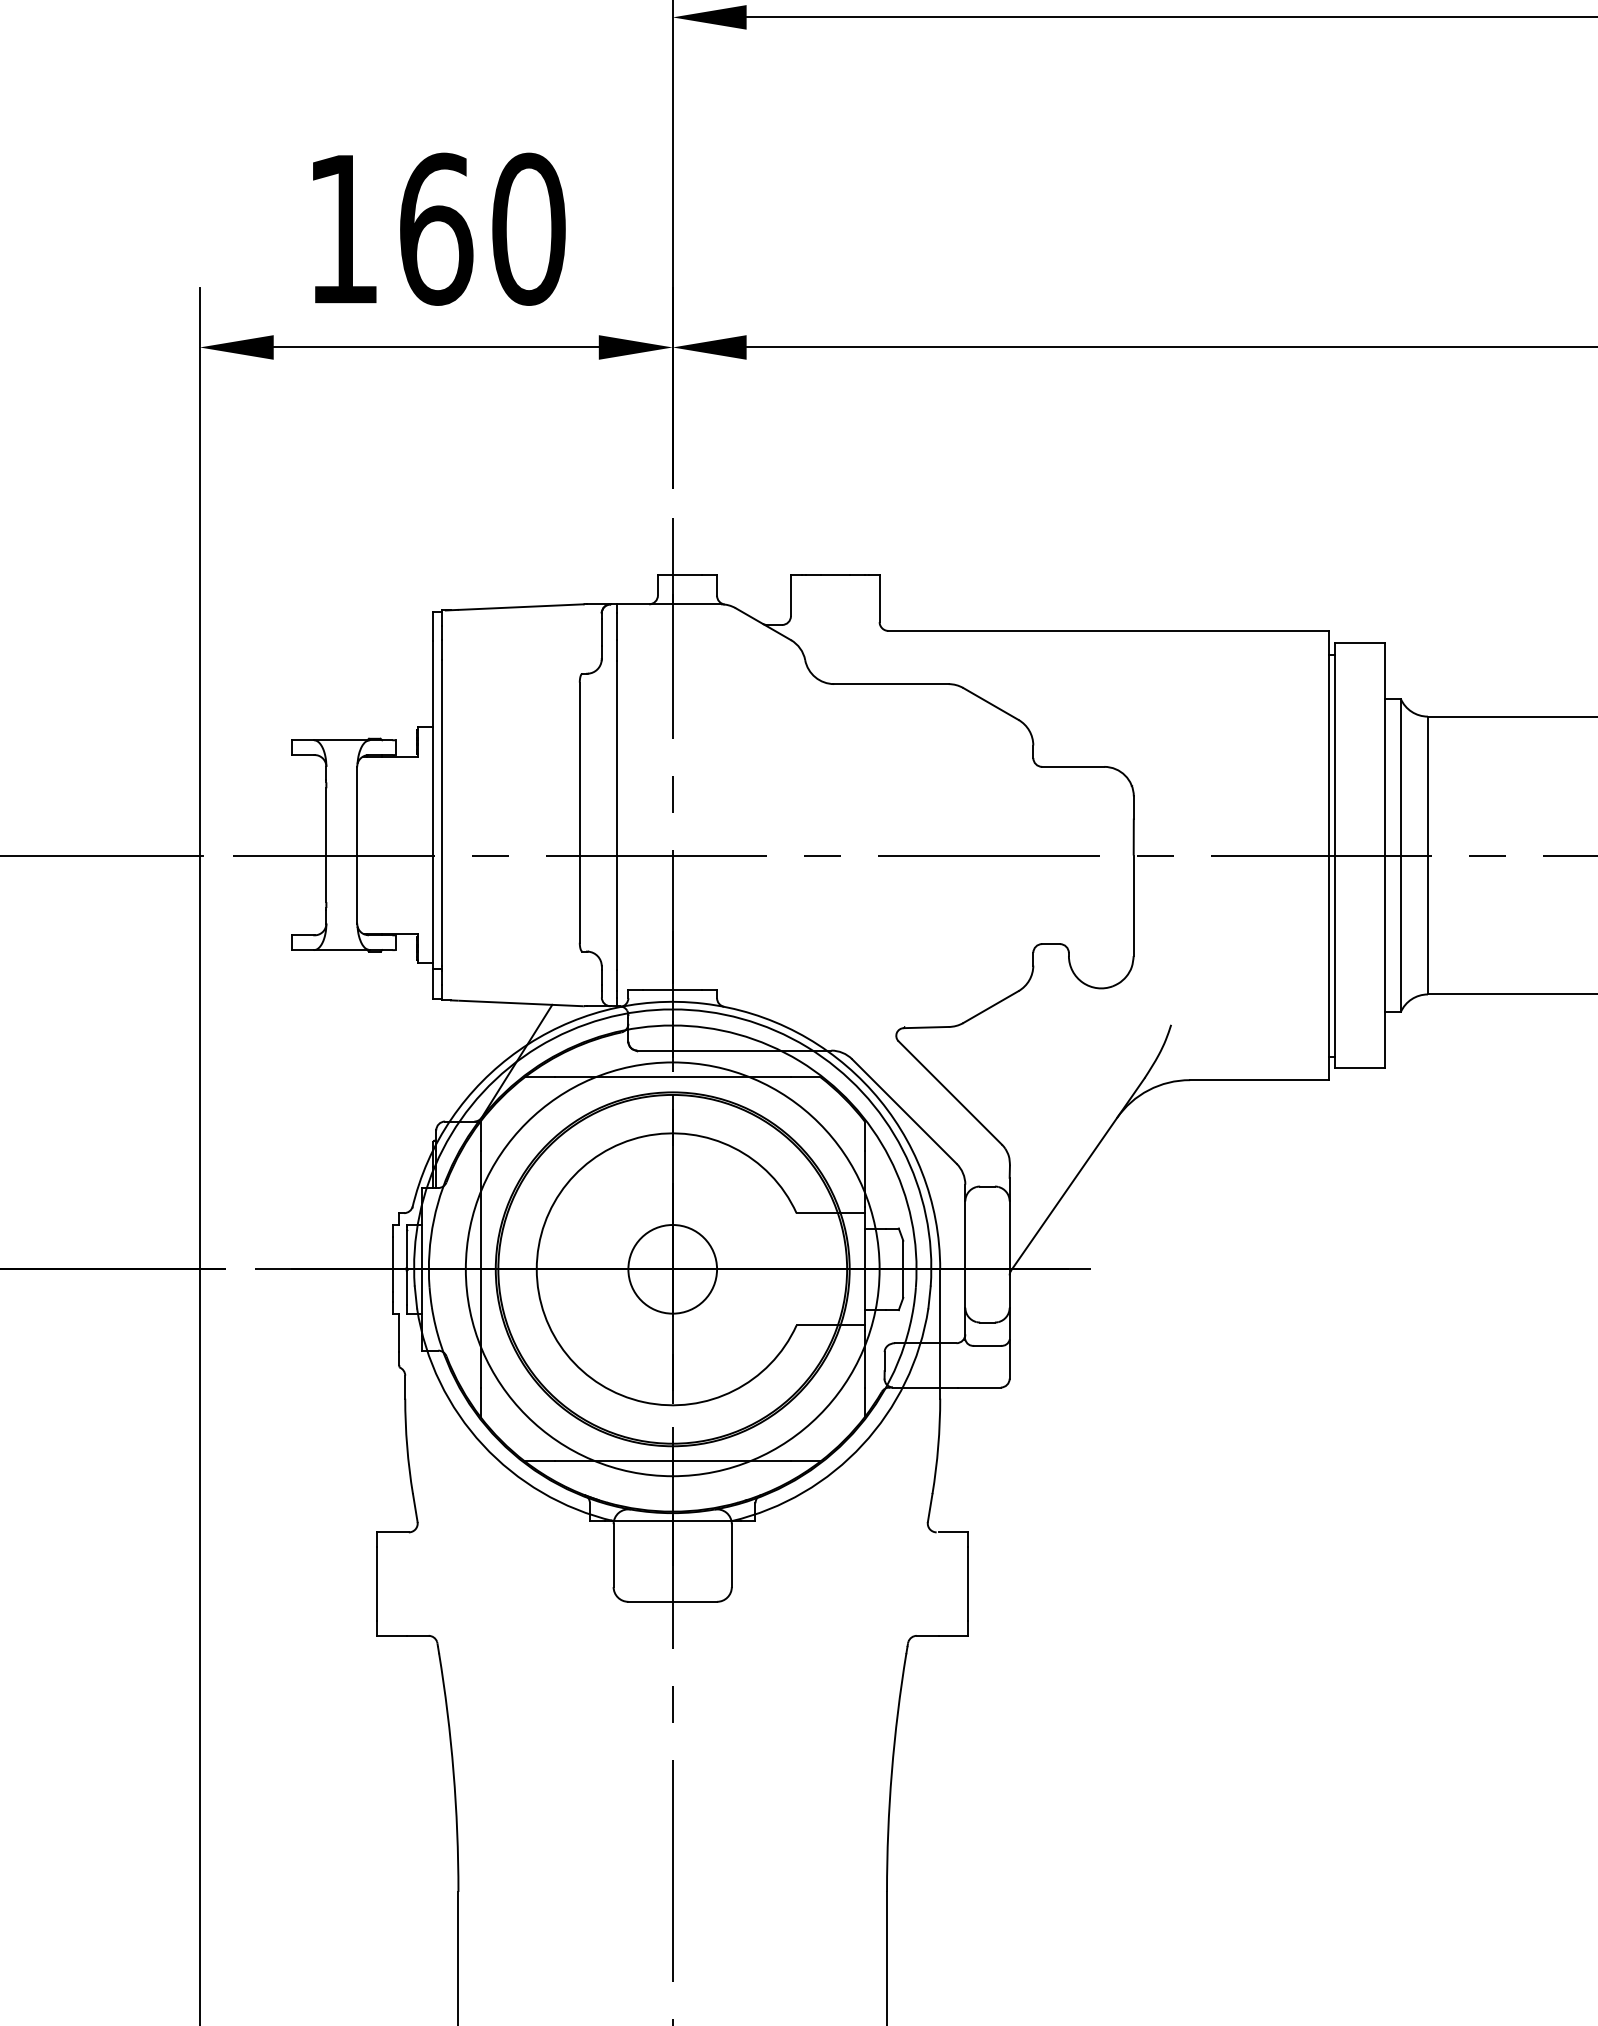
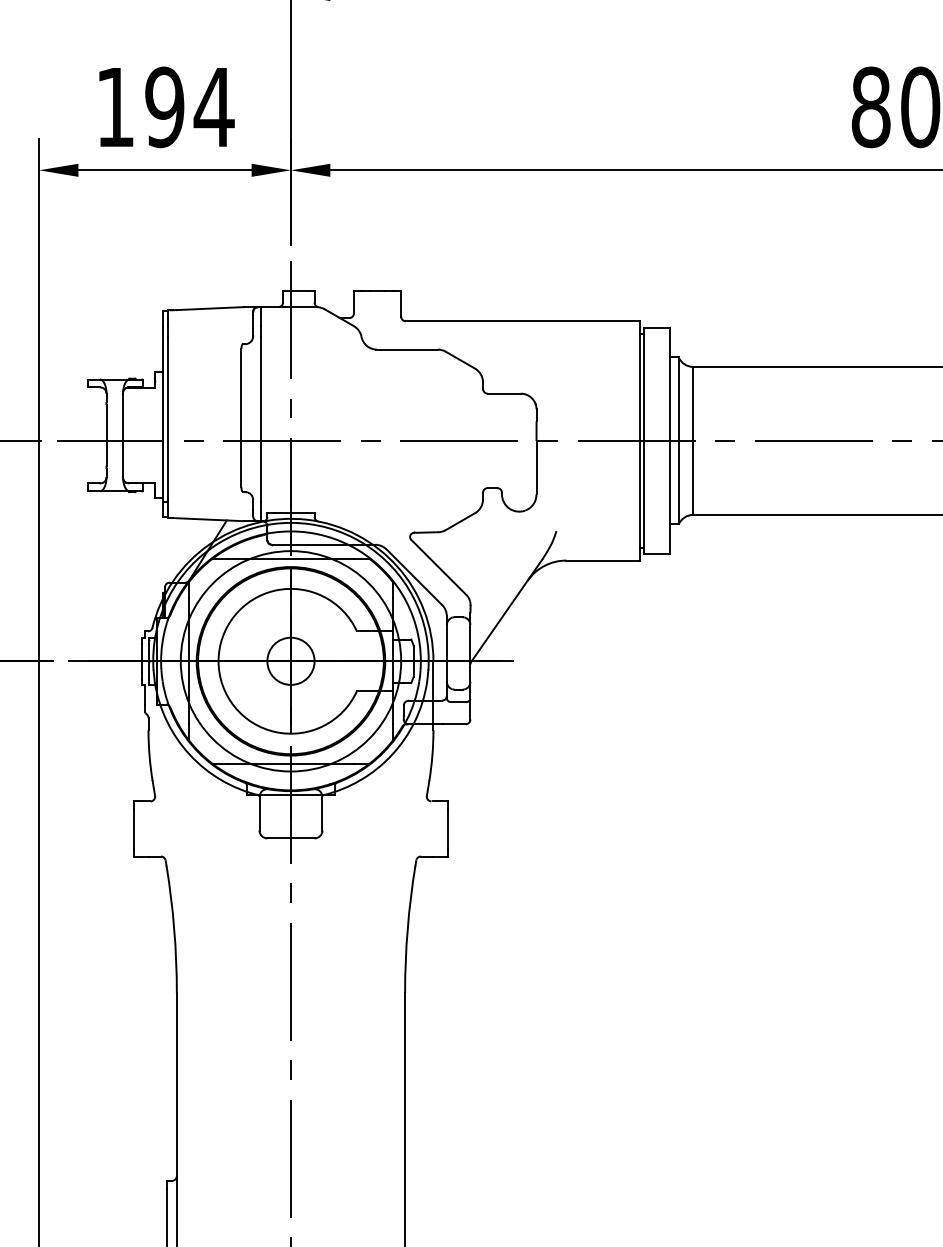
text: (482, 229) -> (189, 107), 160 -> 194

